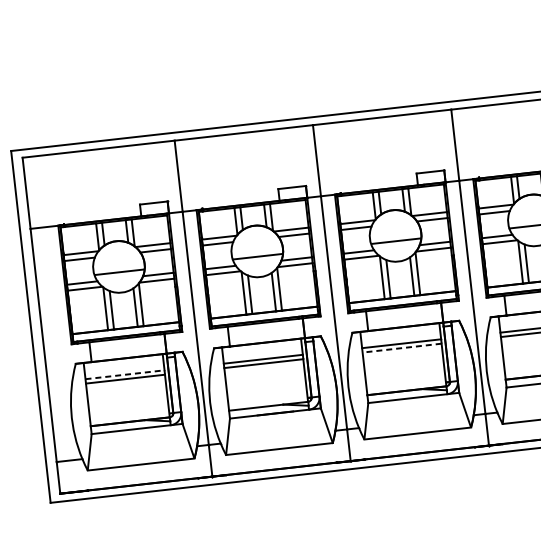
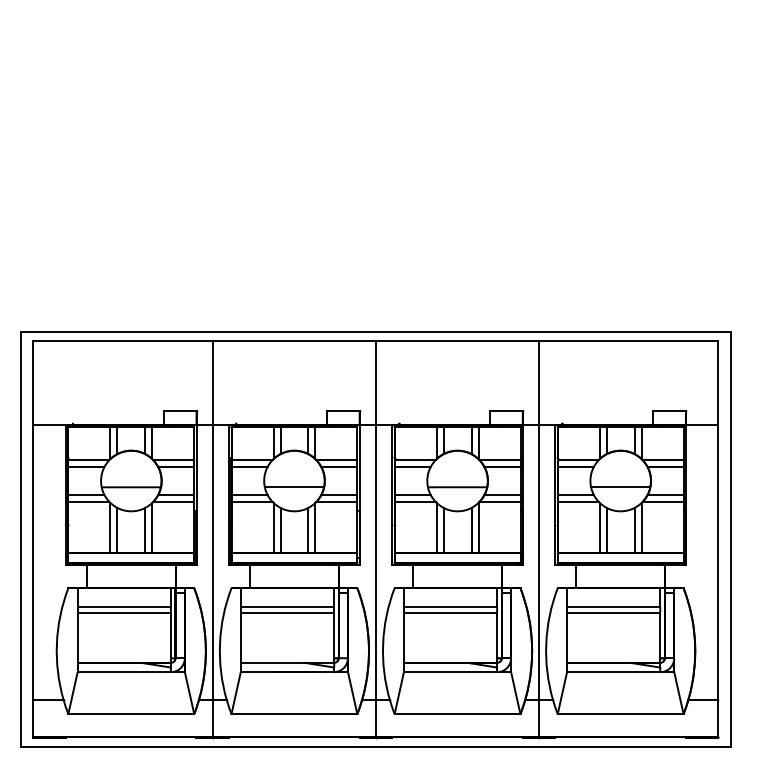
line: (402, 348) -> (450, 612), dashed -> solid
line: (125, 374) -> (124, 607), dashed -> solid

